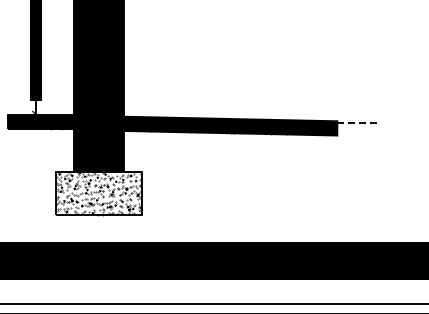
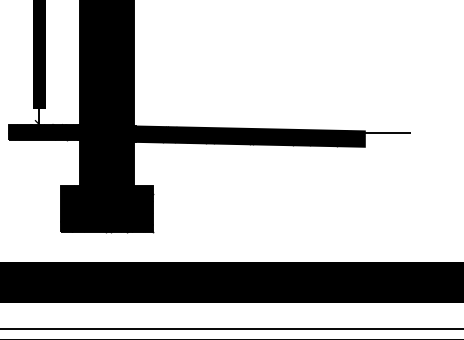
line: (359, 123) -> (388, 133), dashed -> solid
fill: (98, 192) -> (106, 208), added

